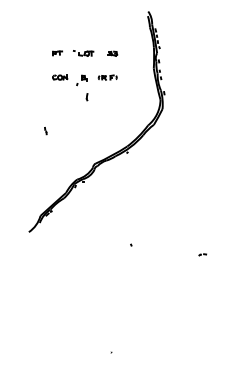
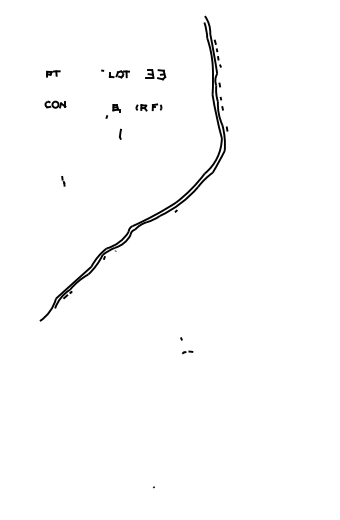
part: (57, 53) -> (53, 74), moved
part: (112, 53) -> (155, 74), size x1.6
part: (60, 77) -> (55, 104), moved
part: (202, 254) -> (187, 351), moved

